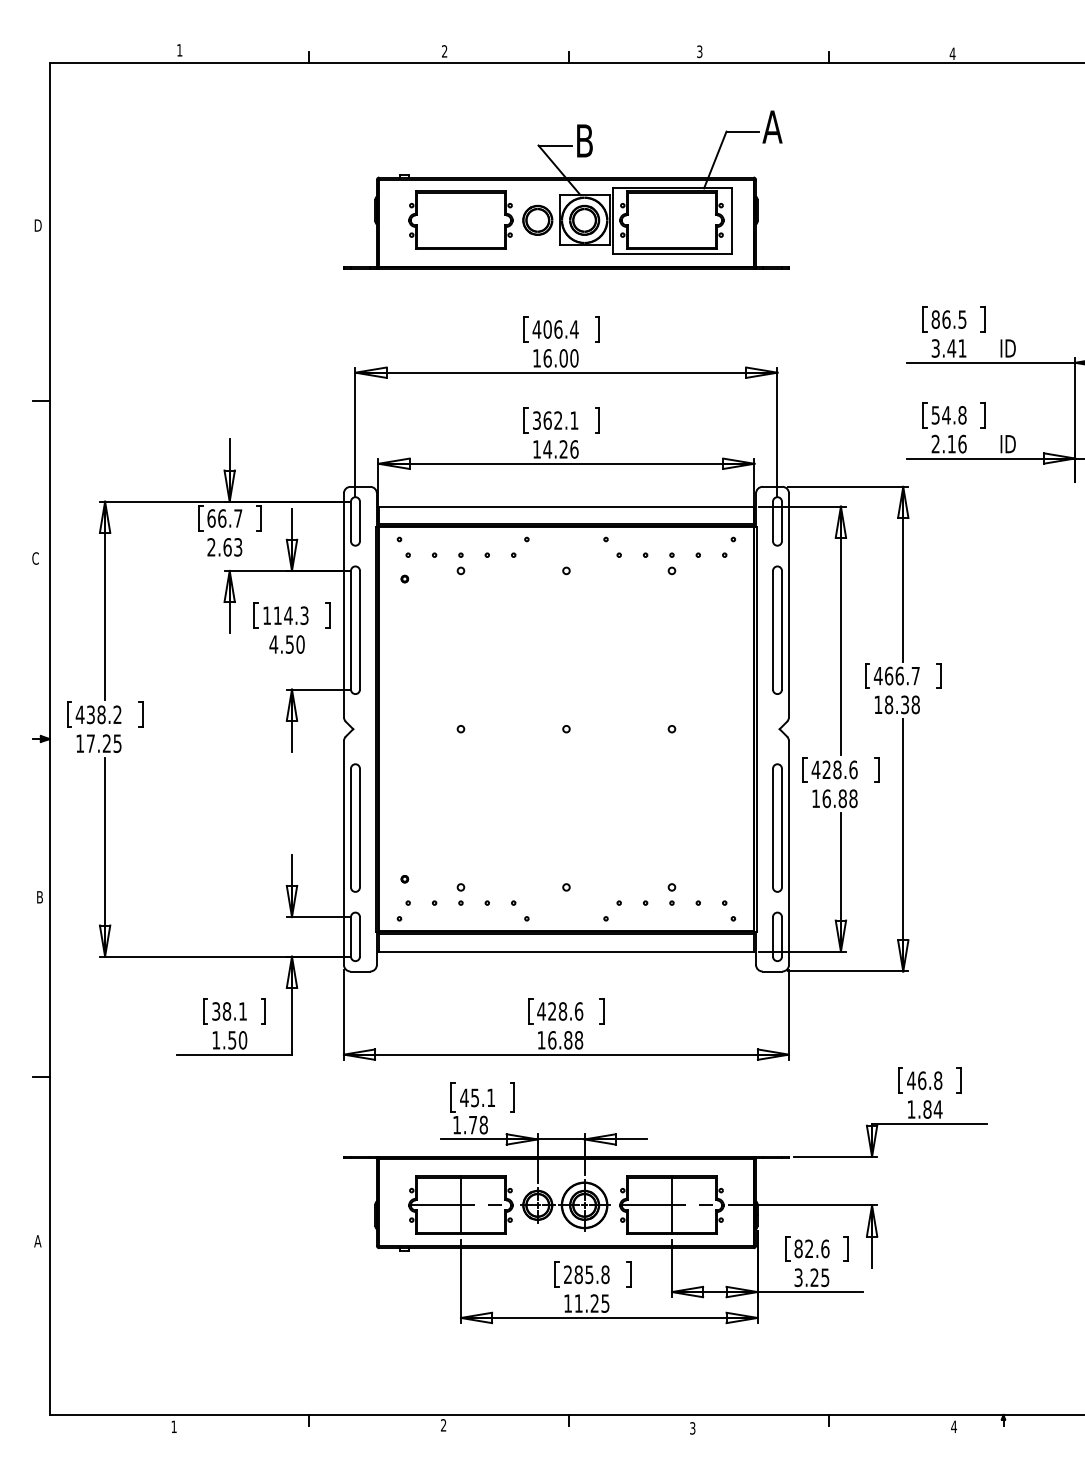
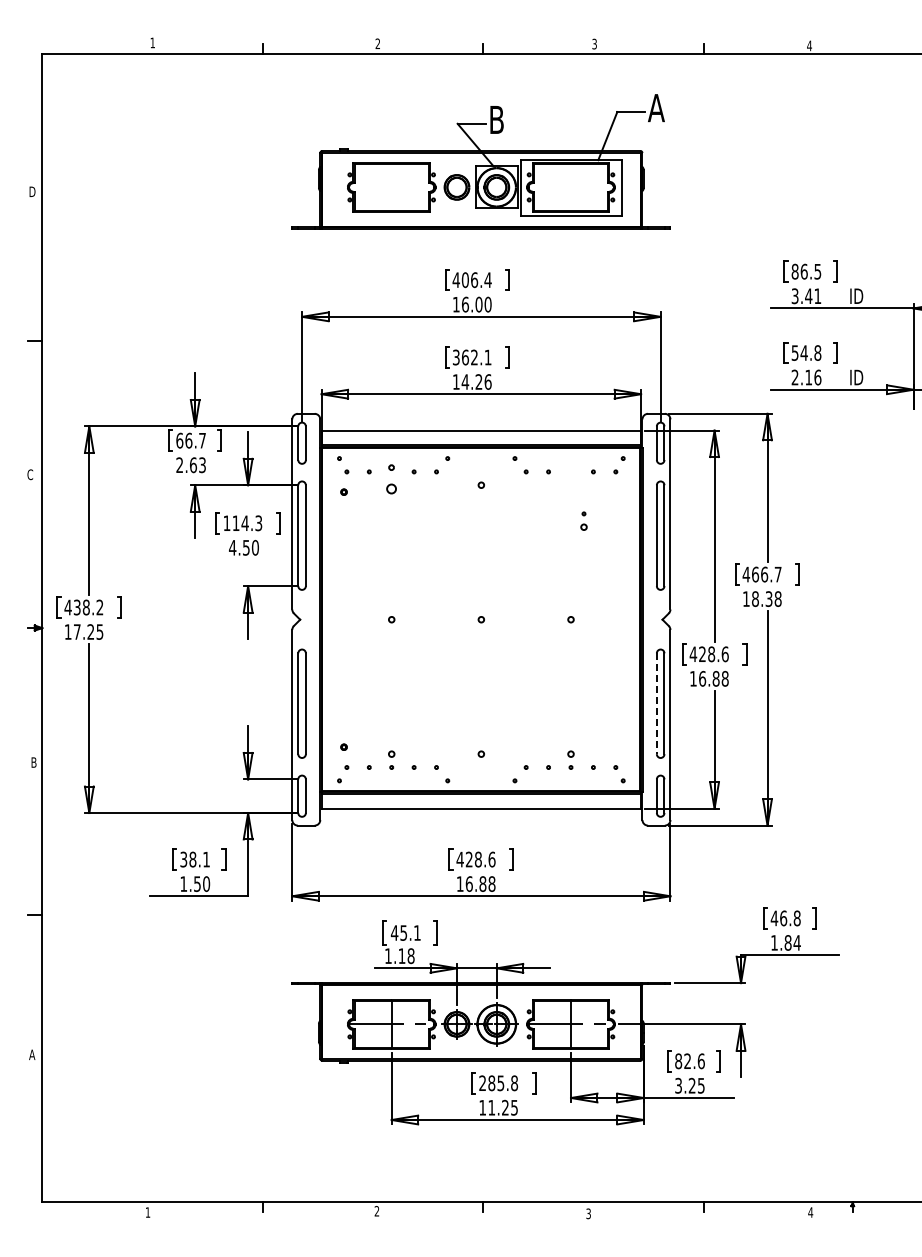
part: (460, 562) -> (391, 478), size x1.6
part: (671, 562) -> (583, 520), moved
line: (772, 828) -> (656, 704), solid -> dashed
text: (472, 1124) -> (401, 955), 1.78 -> 1.18

